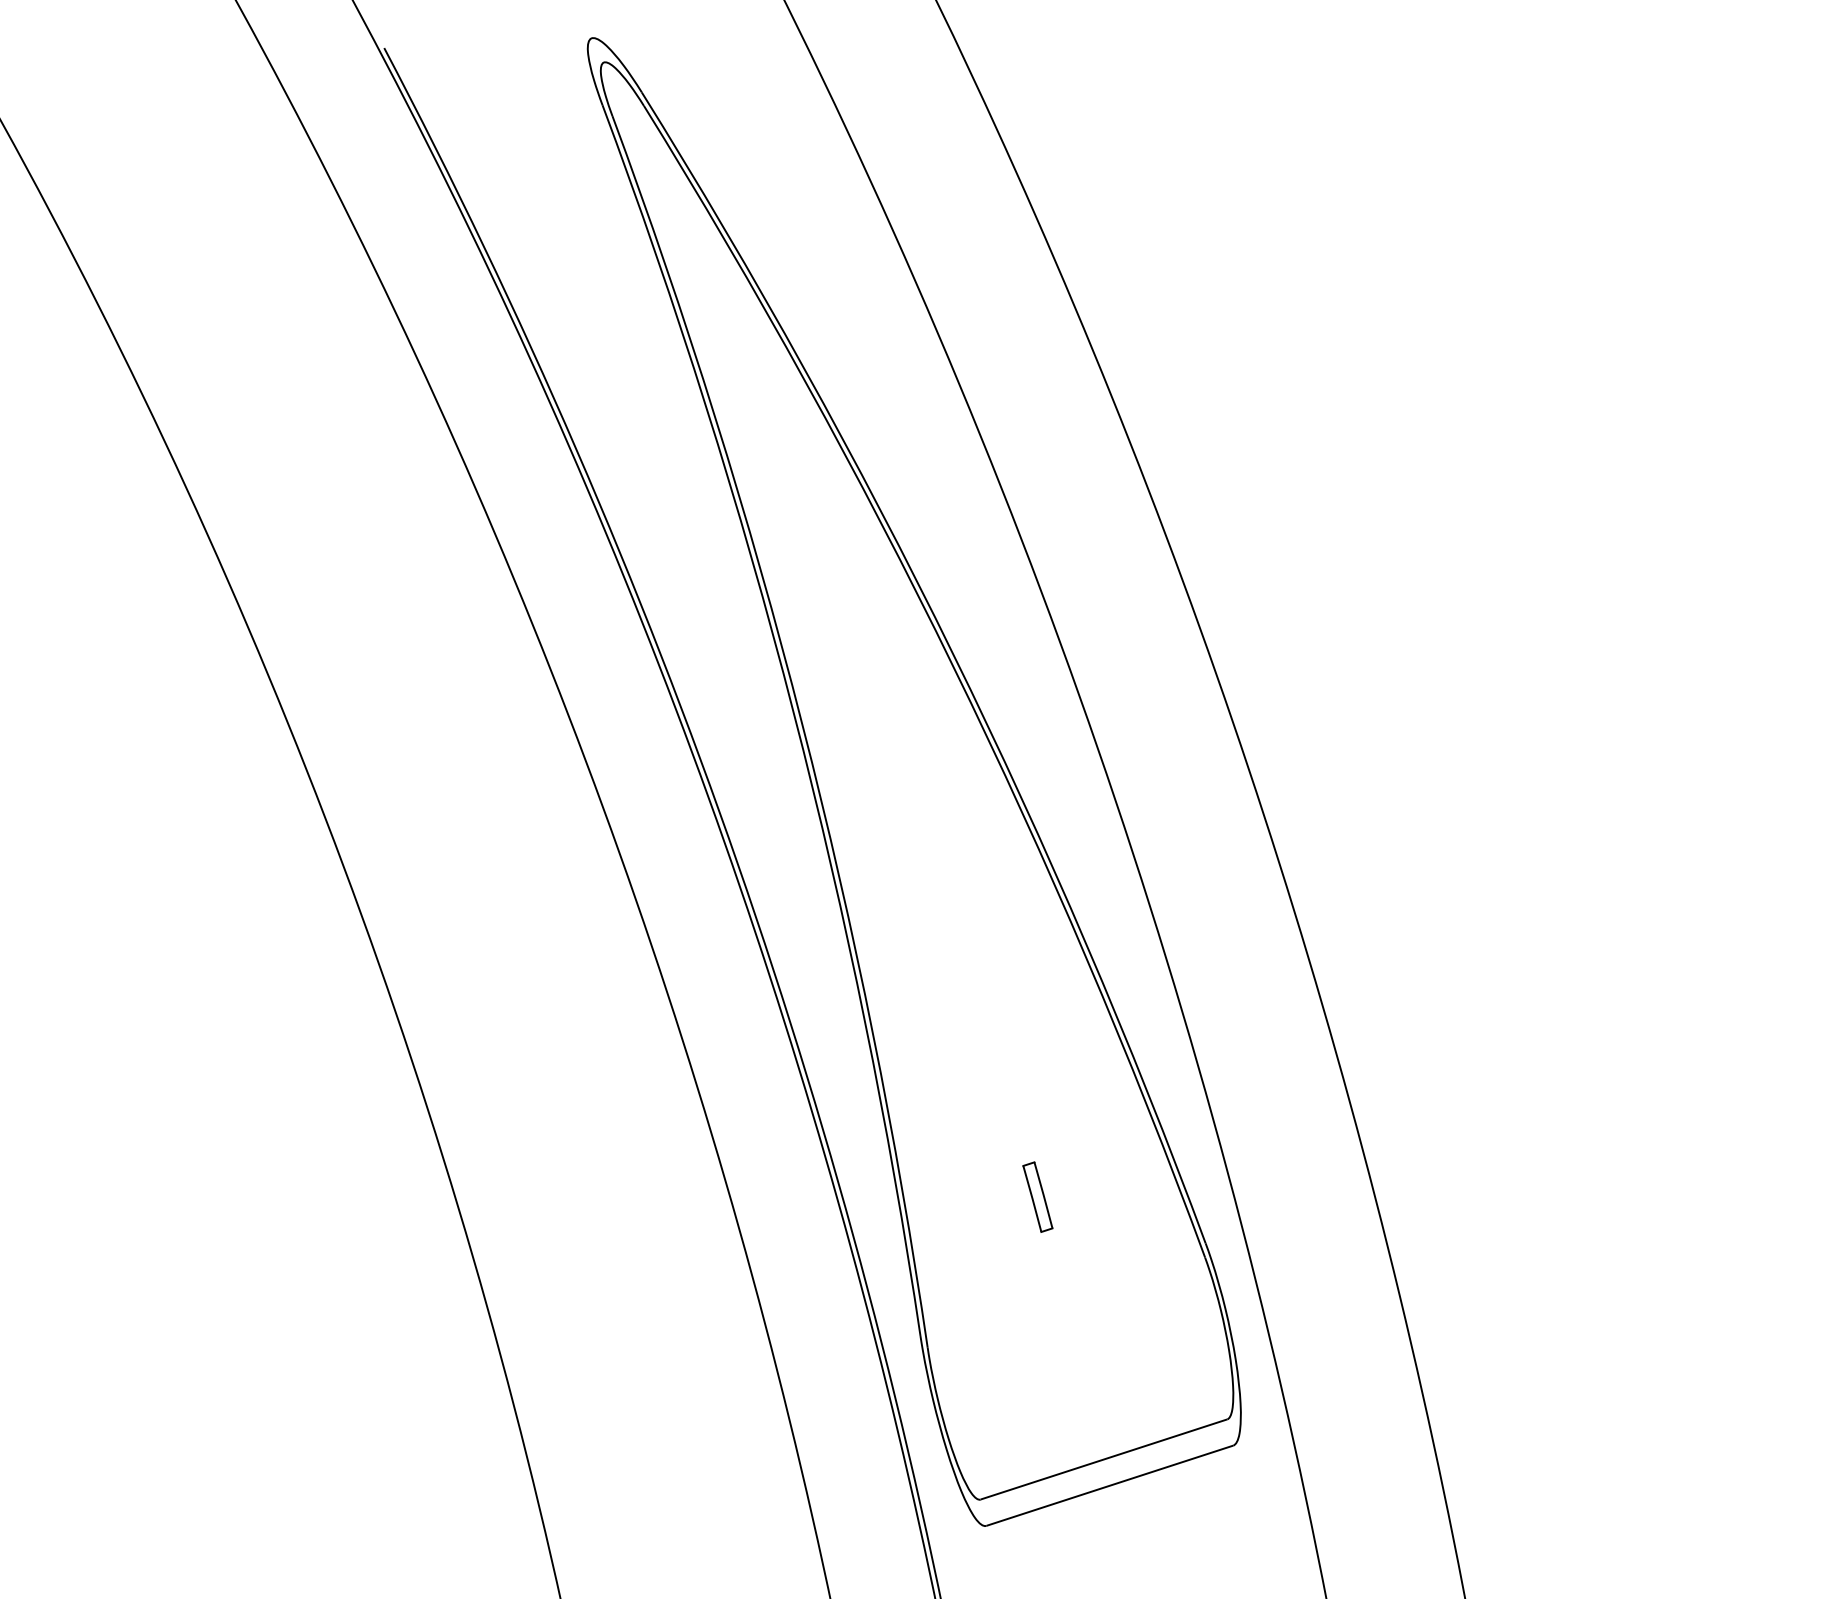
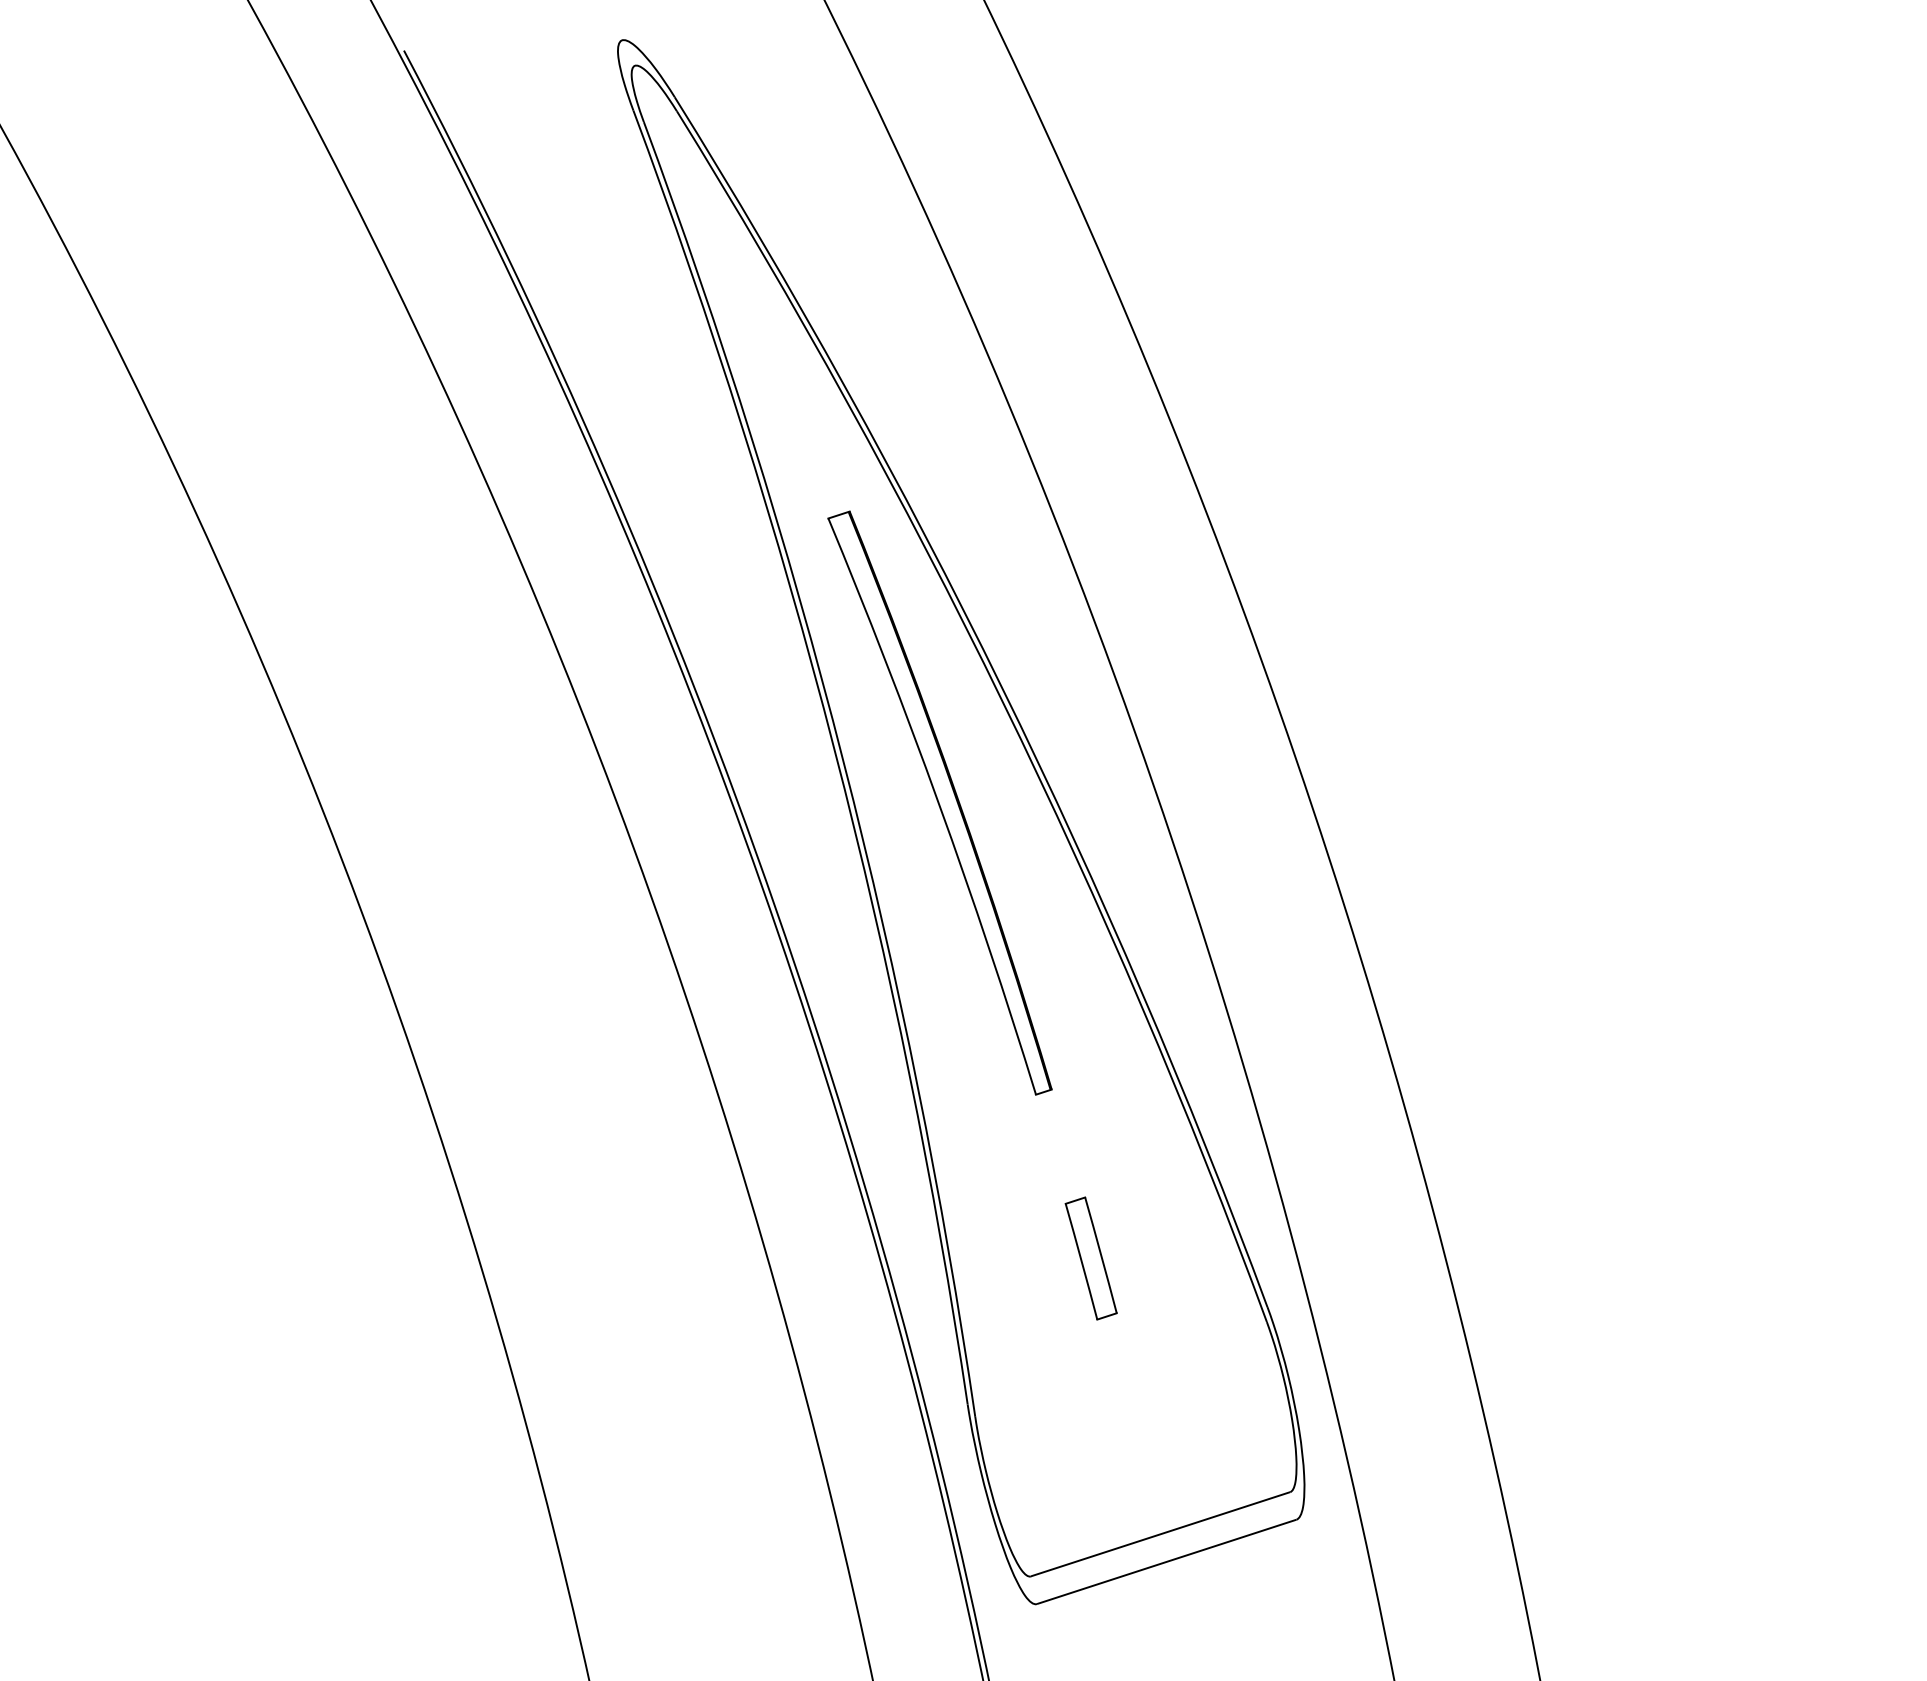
part: (893, 763) -> (939, 802), added
part: (1037, 1197) -> (1090, 1258), size x1.67

